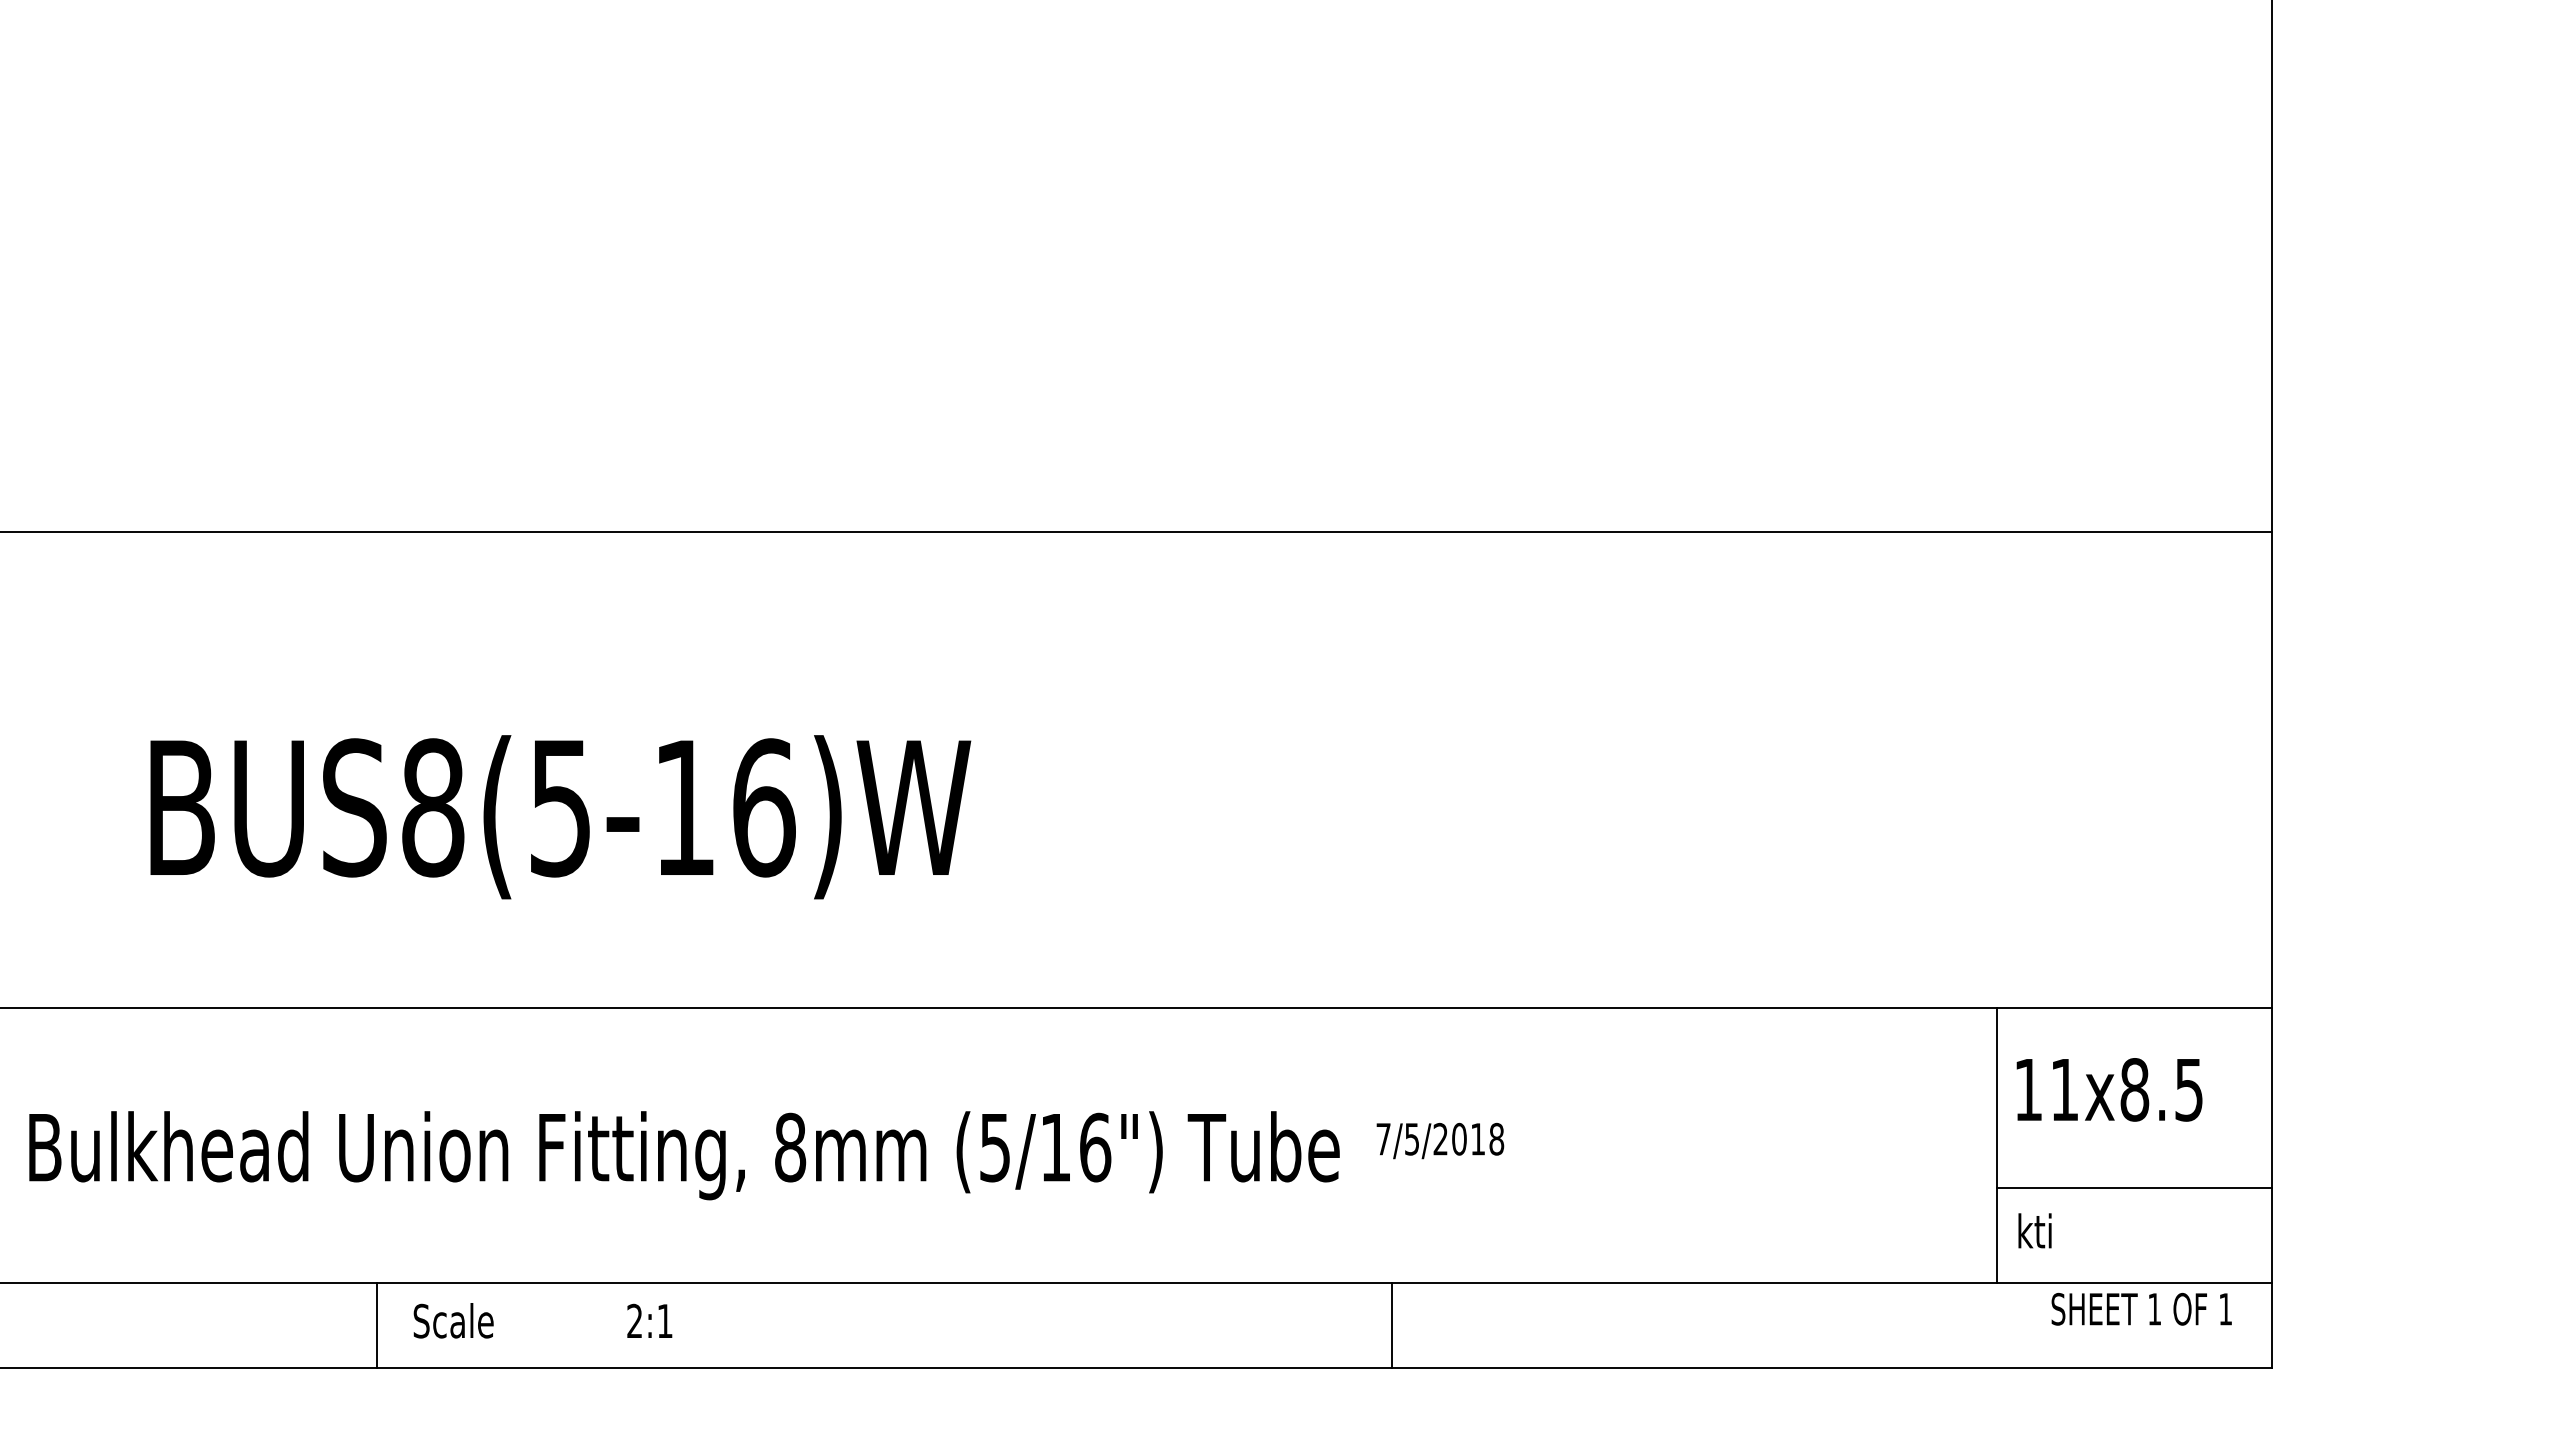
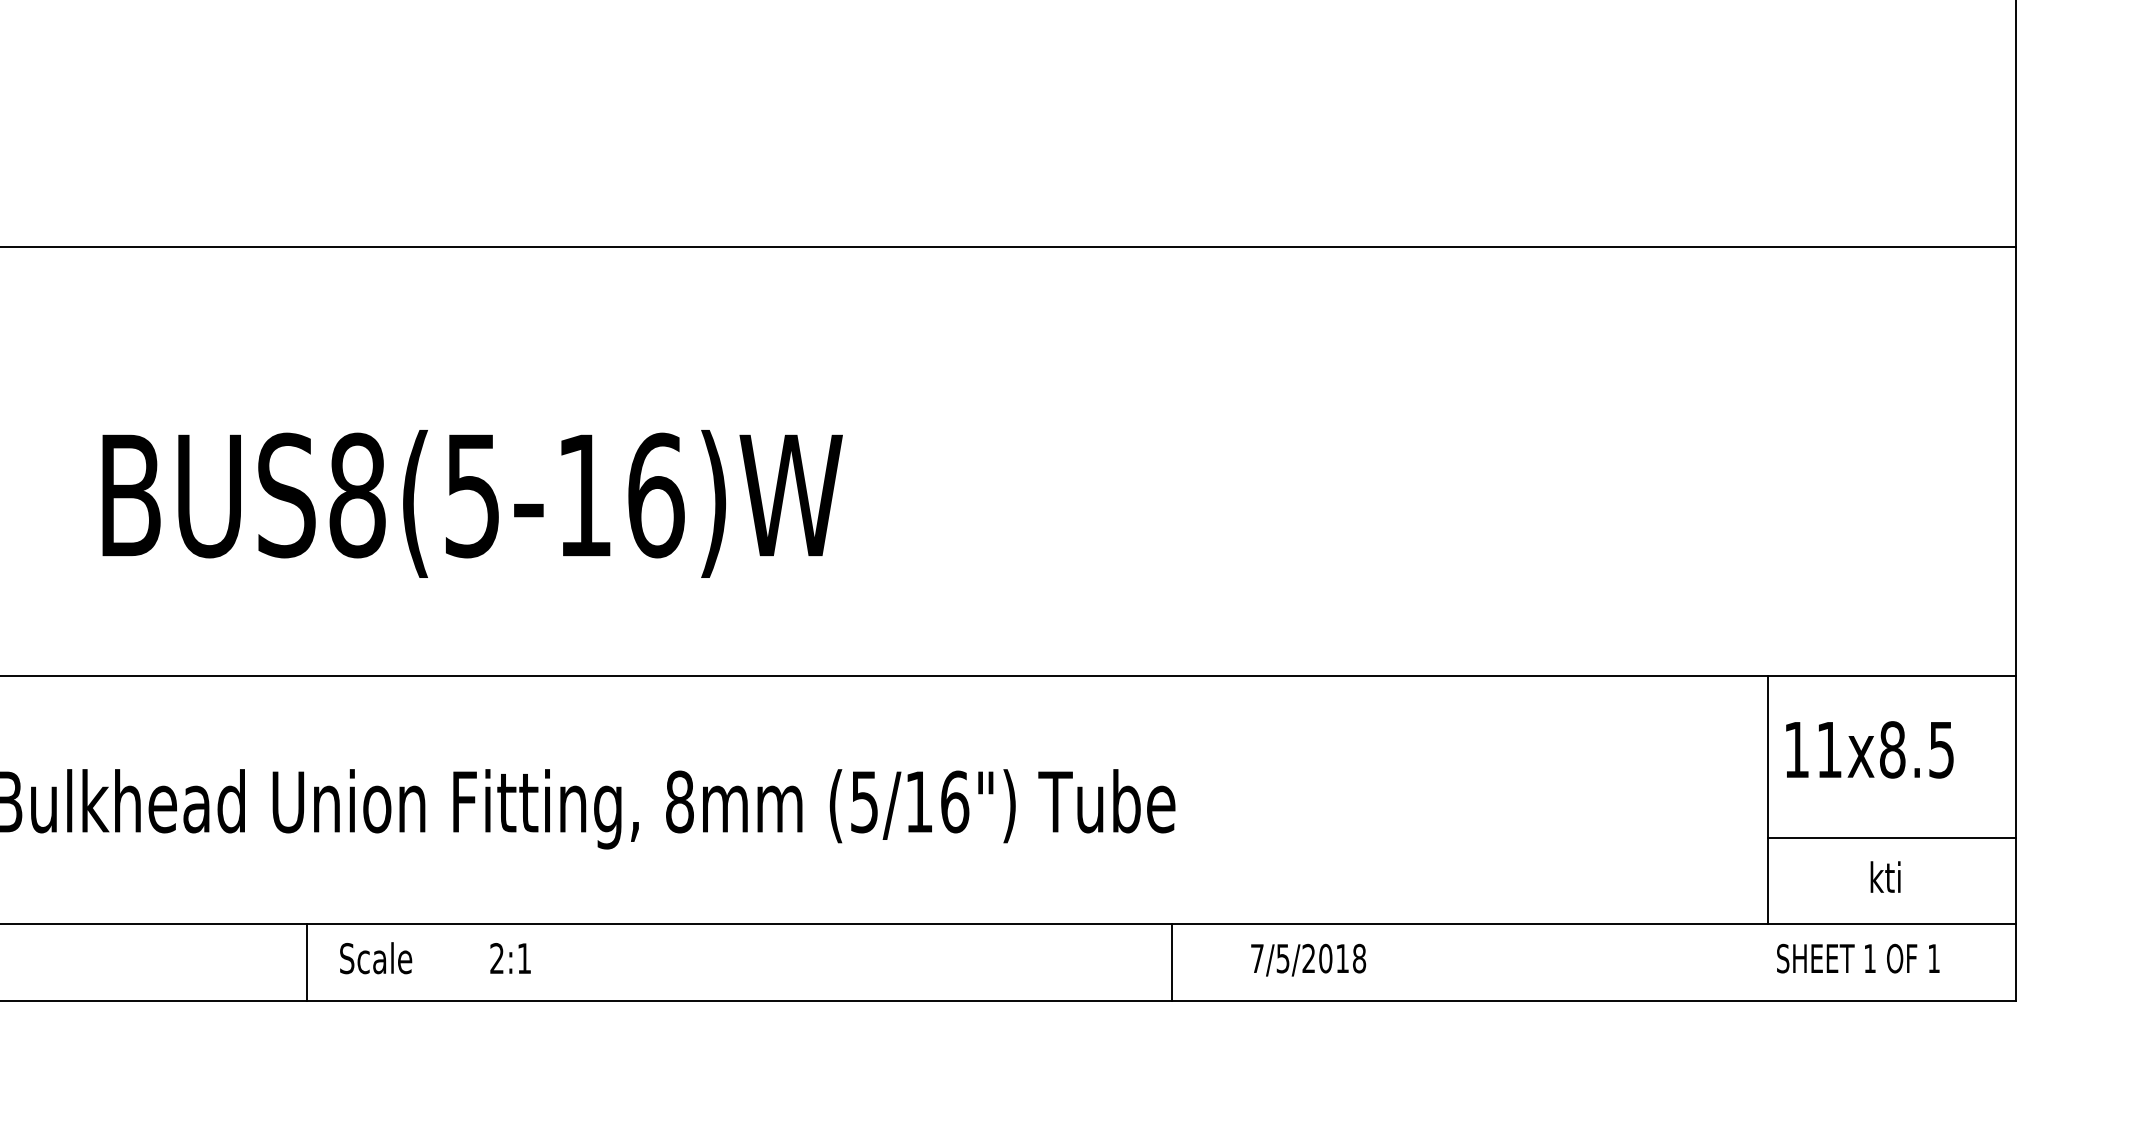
text: (1440, 1140) -> (1308, 959), moved
text: (2034, 1230) -> (1885, 876), moved
text: (2141, 1308) -> (1858, 957), moved
text: (649, 1320) -> (510, 957), moved
line: (1392, 1325) -> (1172, 962), moved

